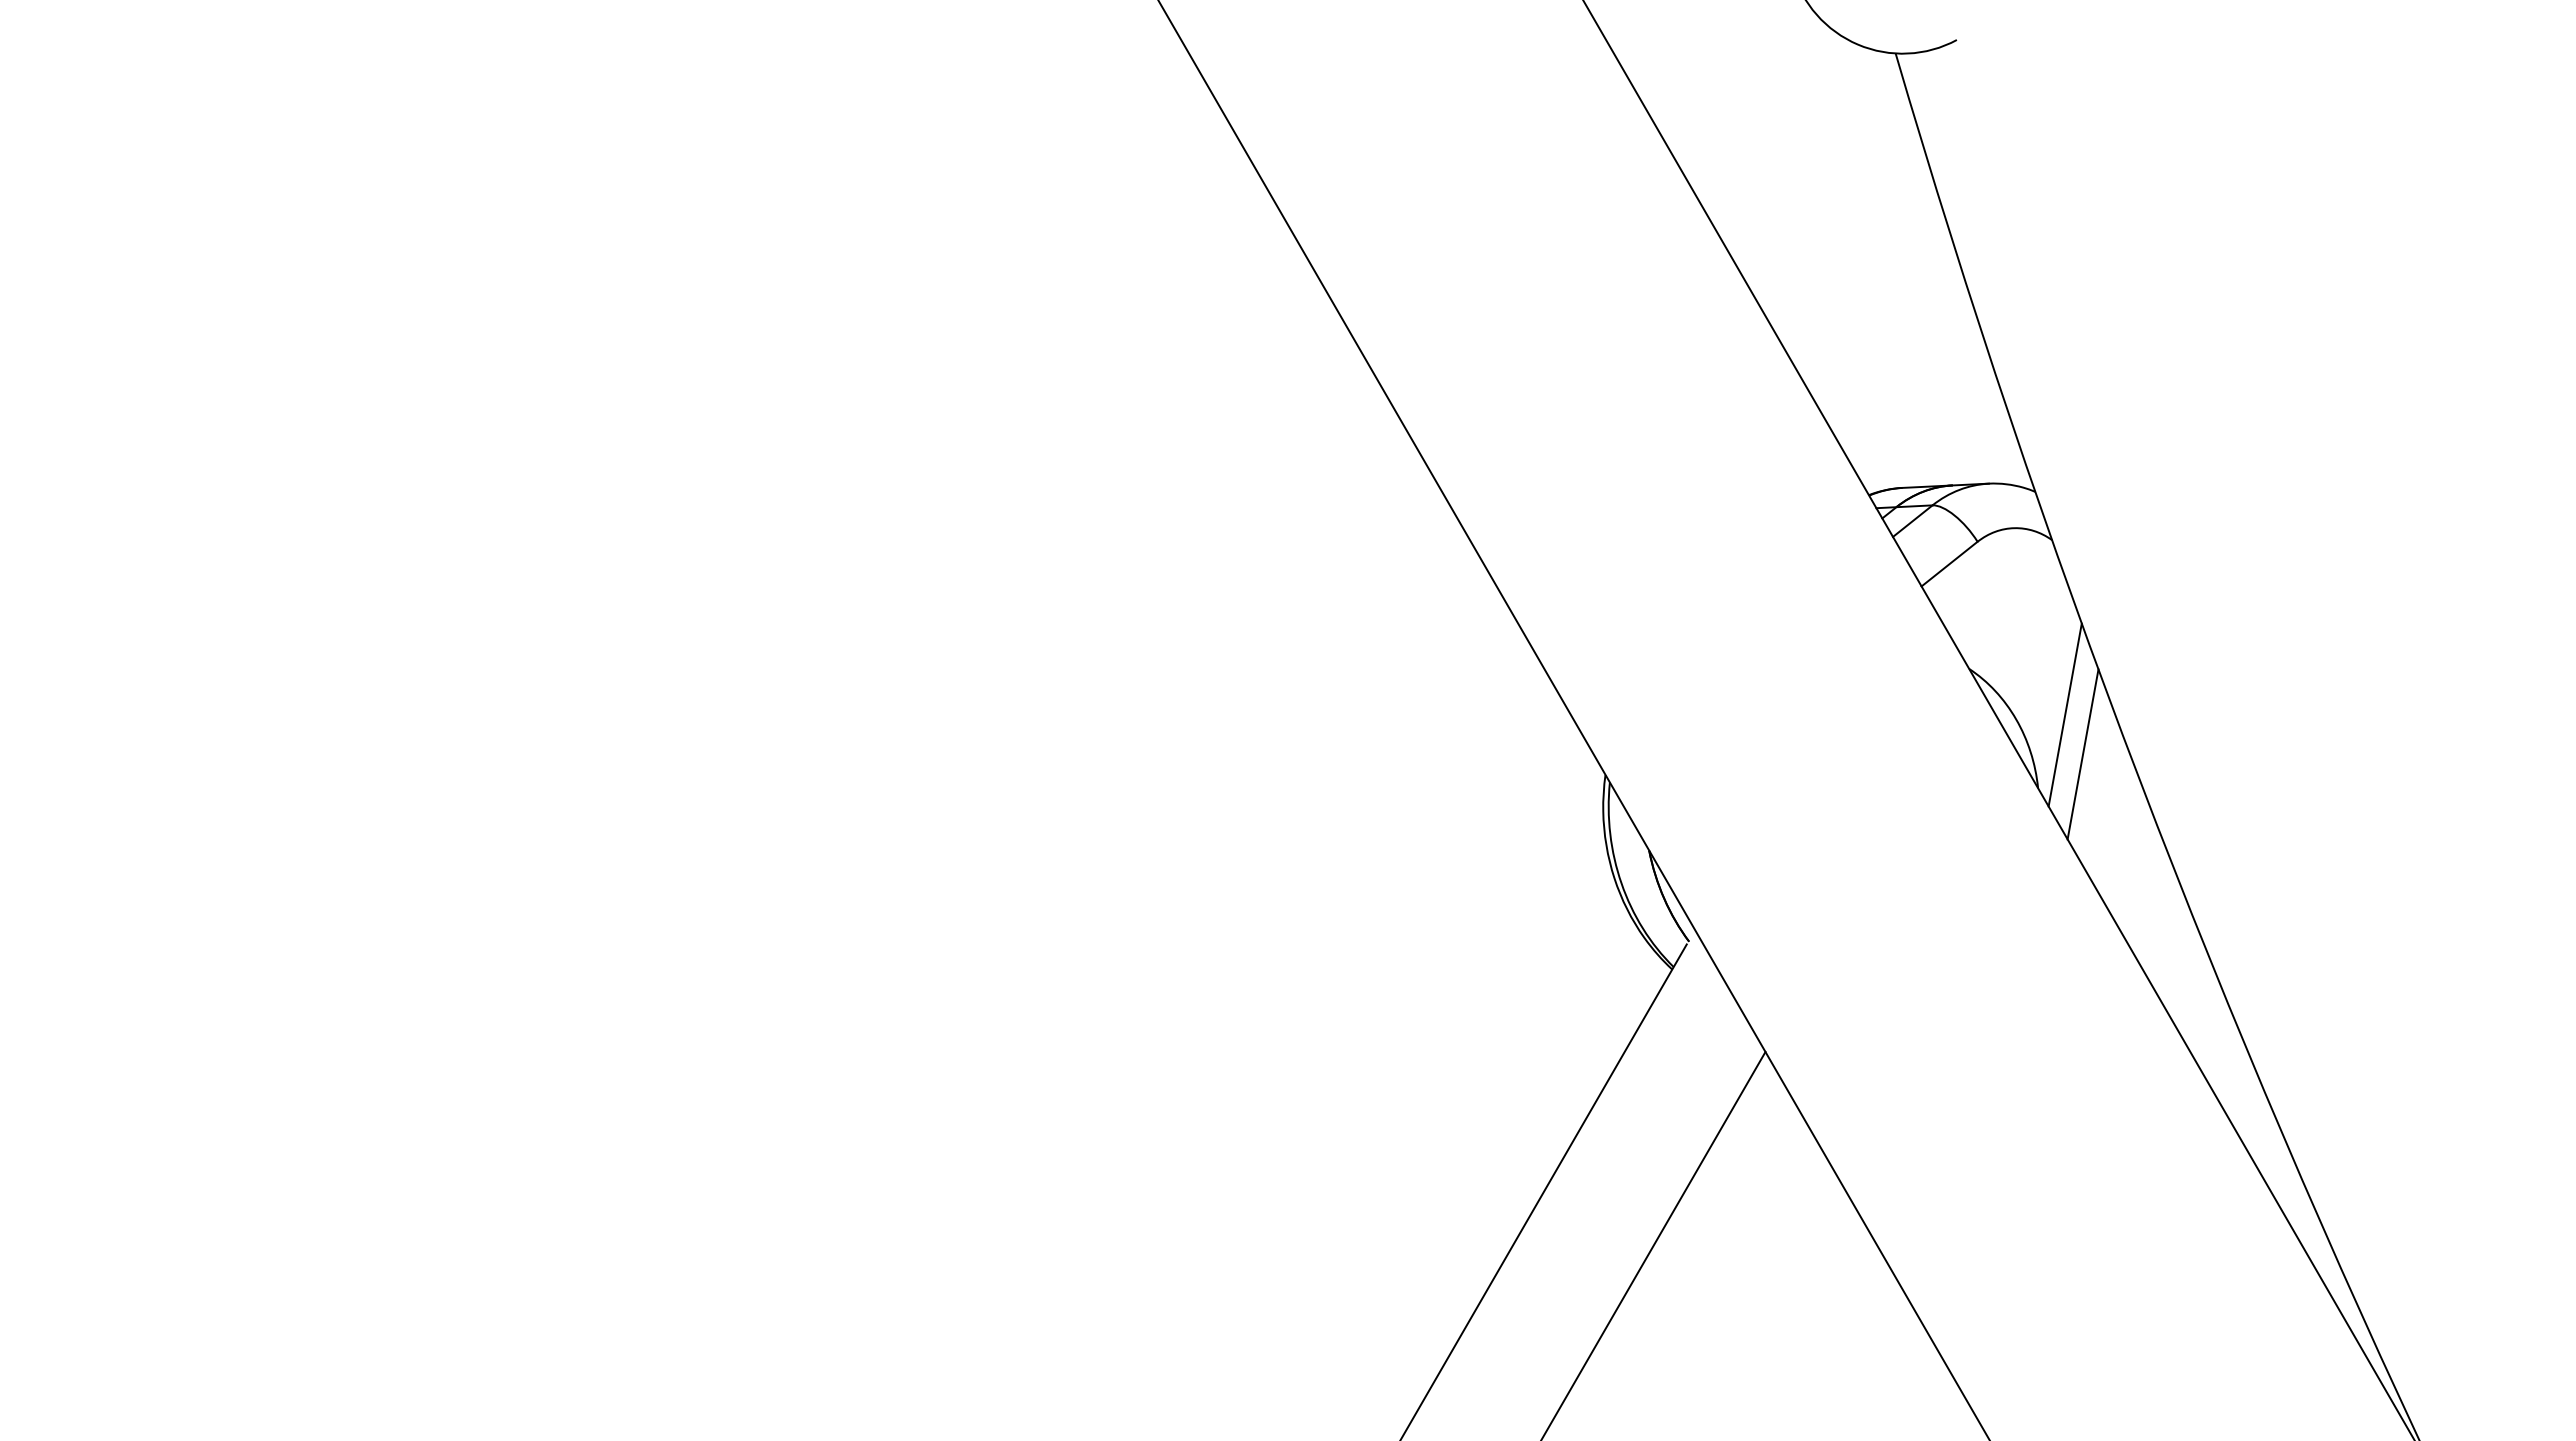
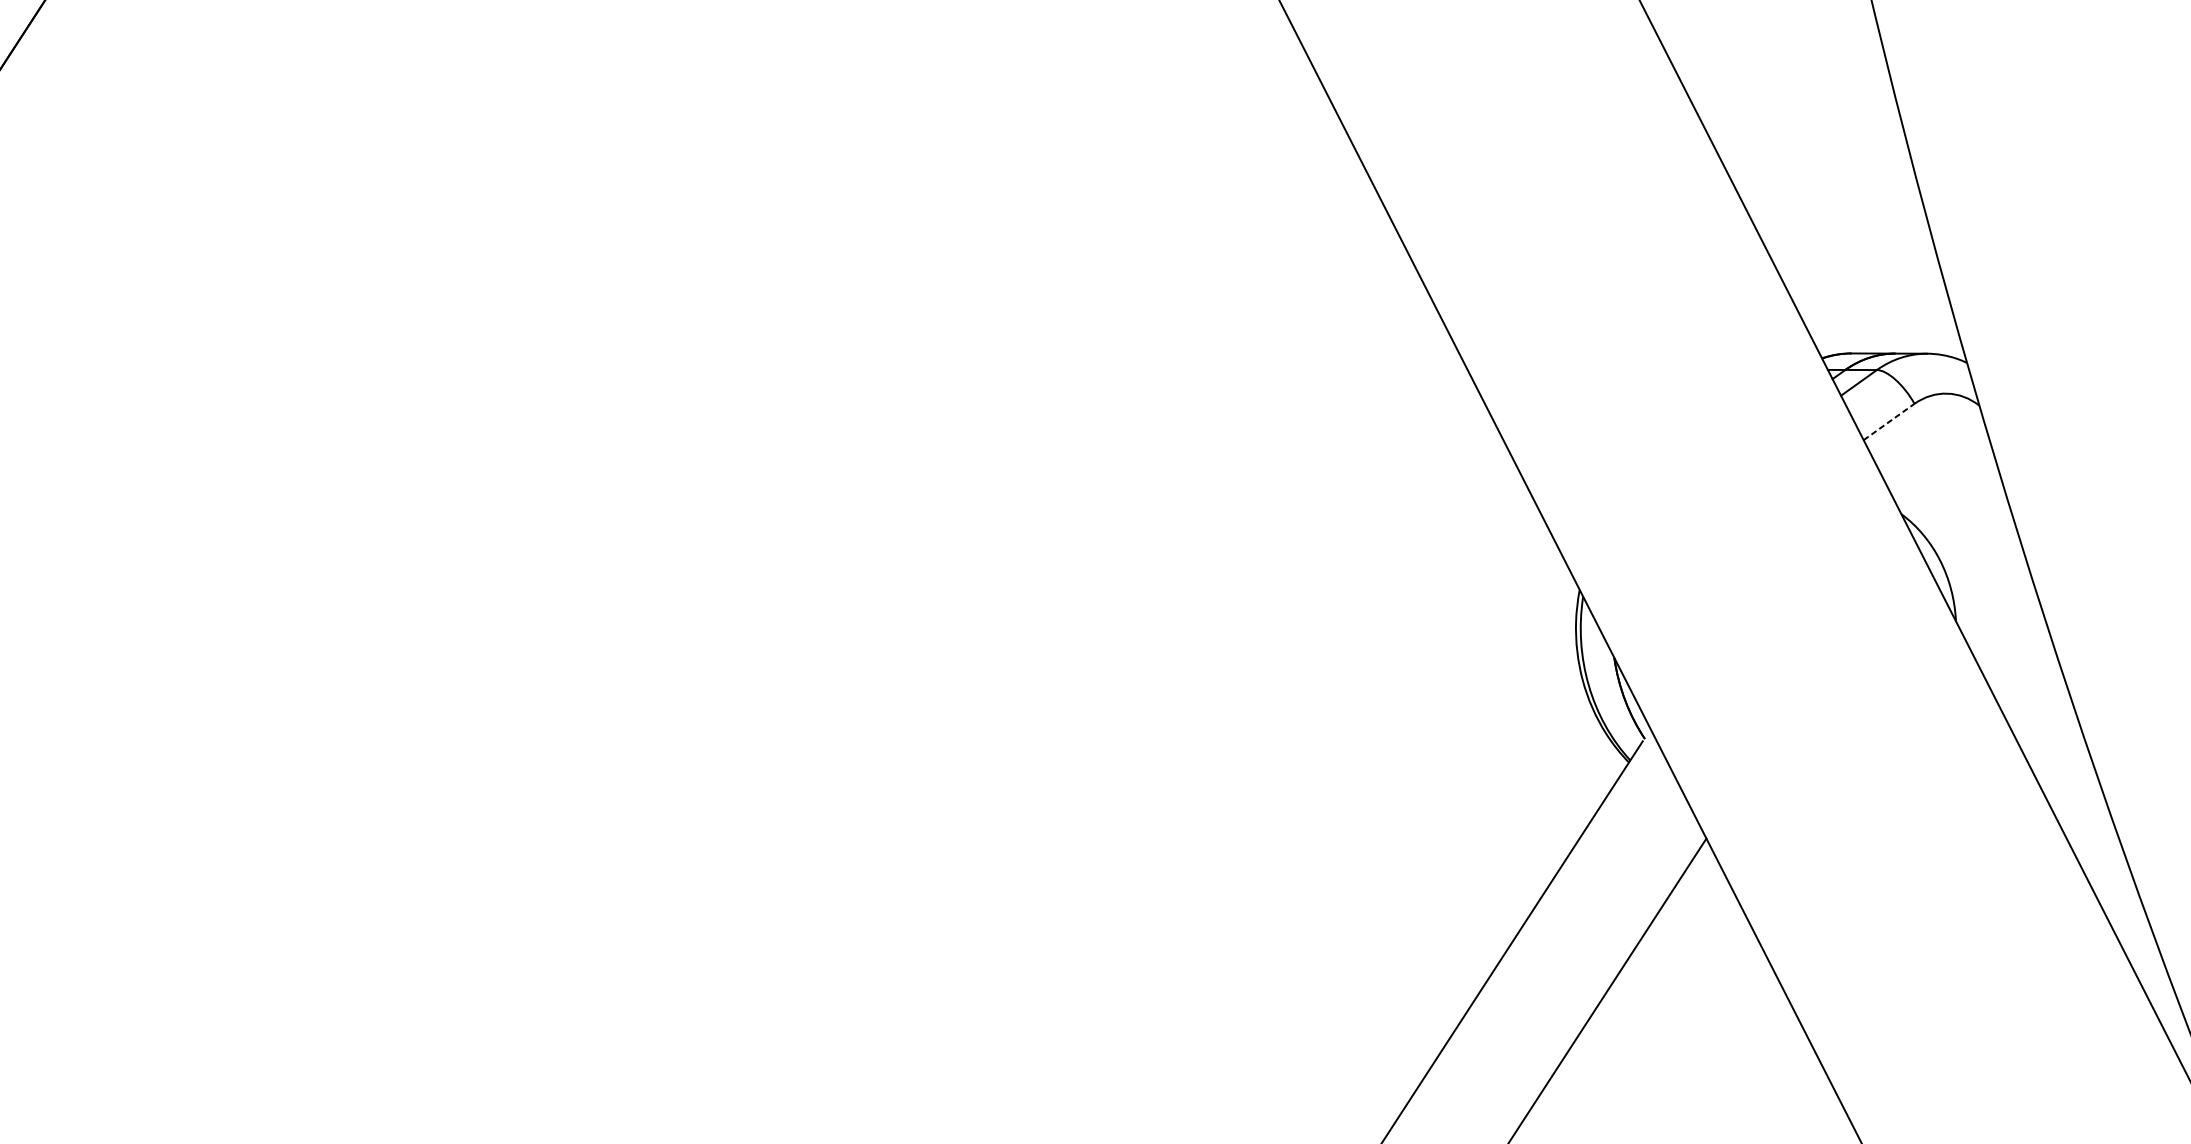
line: (1949, 564) -> (1889, 422), solid -> dashed
line: (2064, 714) -> (1982, 558), removed
line: (2082, 754) -> (1996, 593), removed

